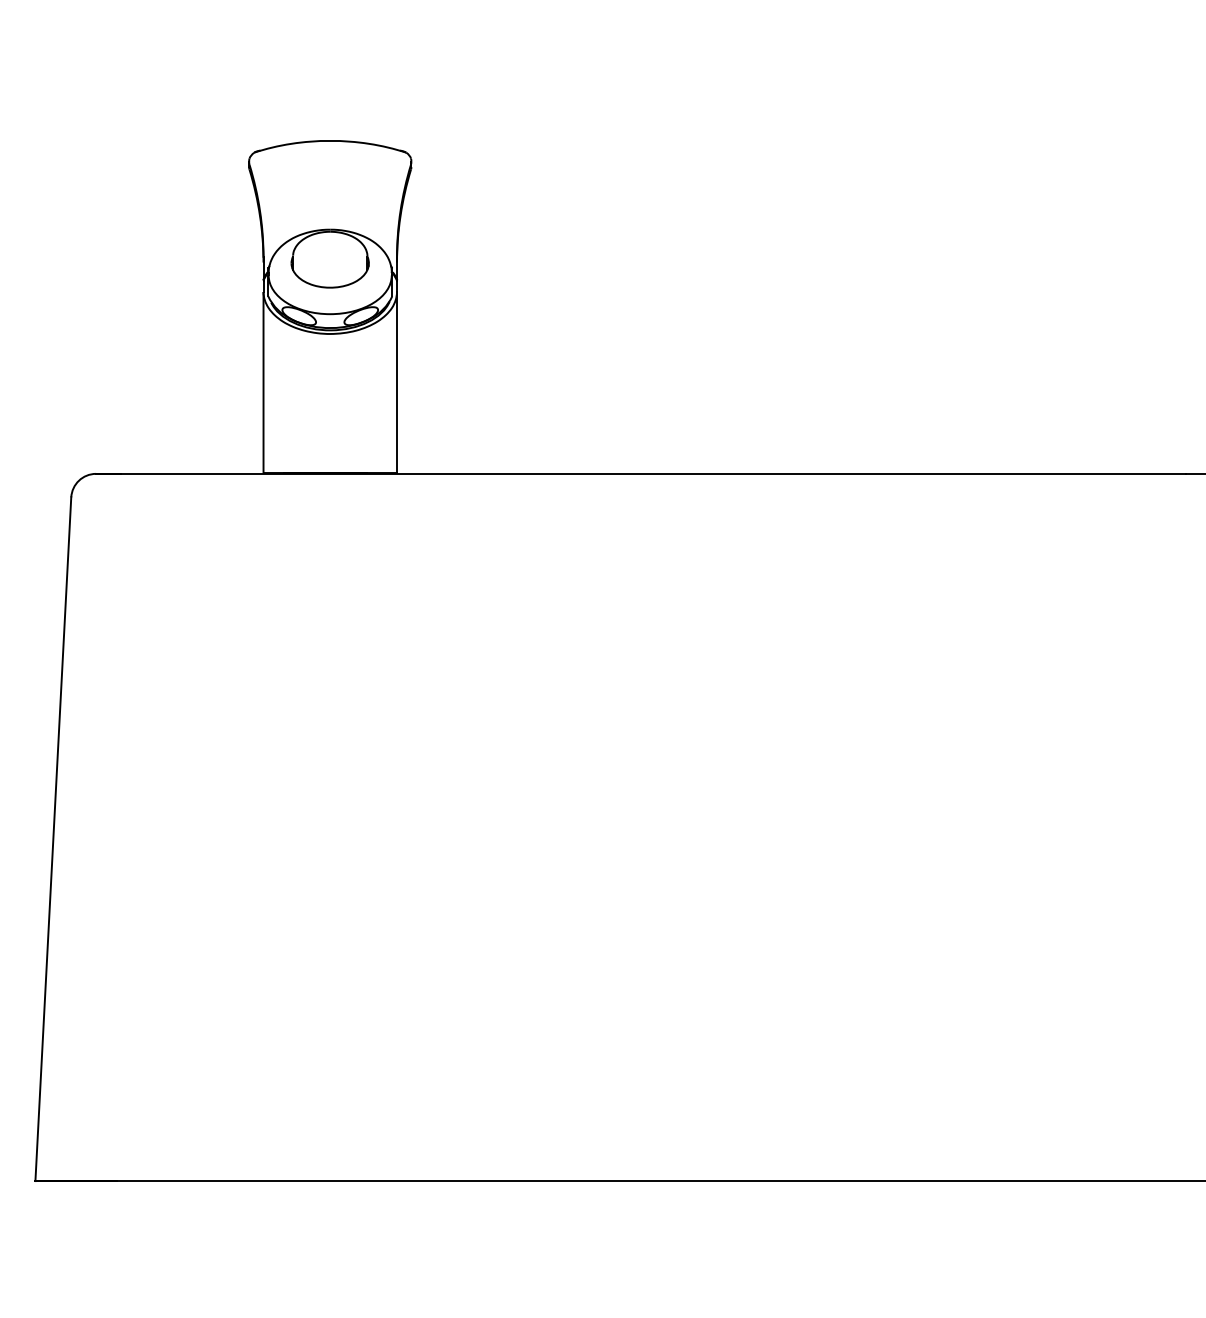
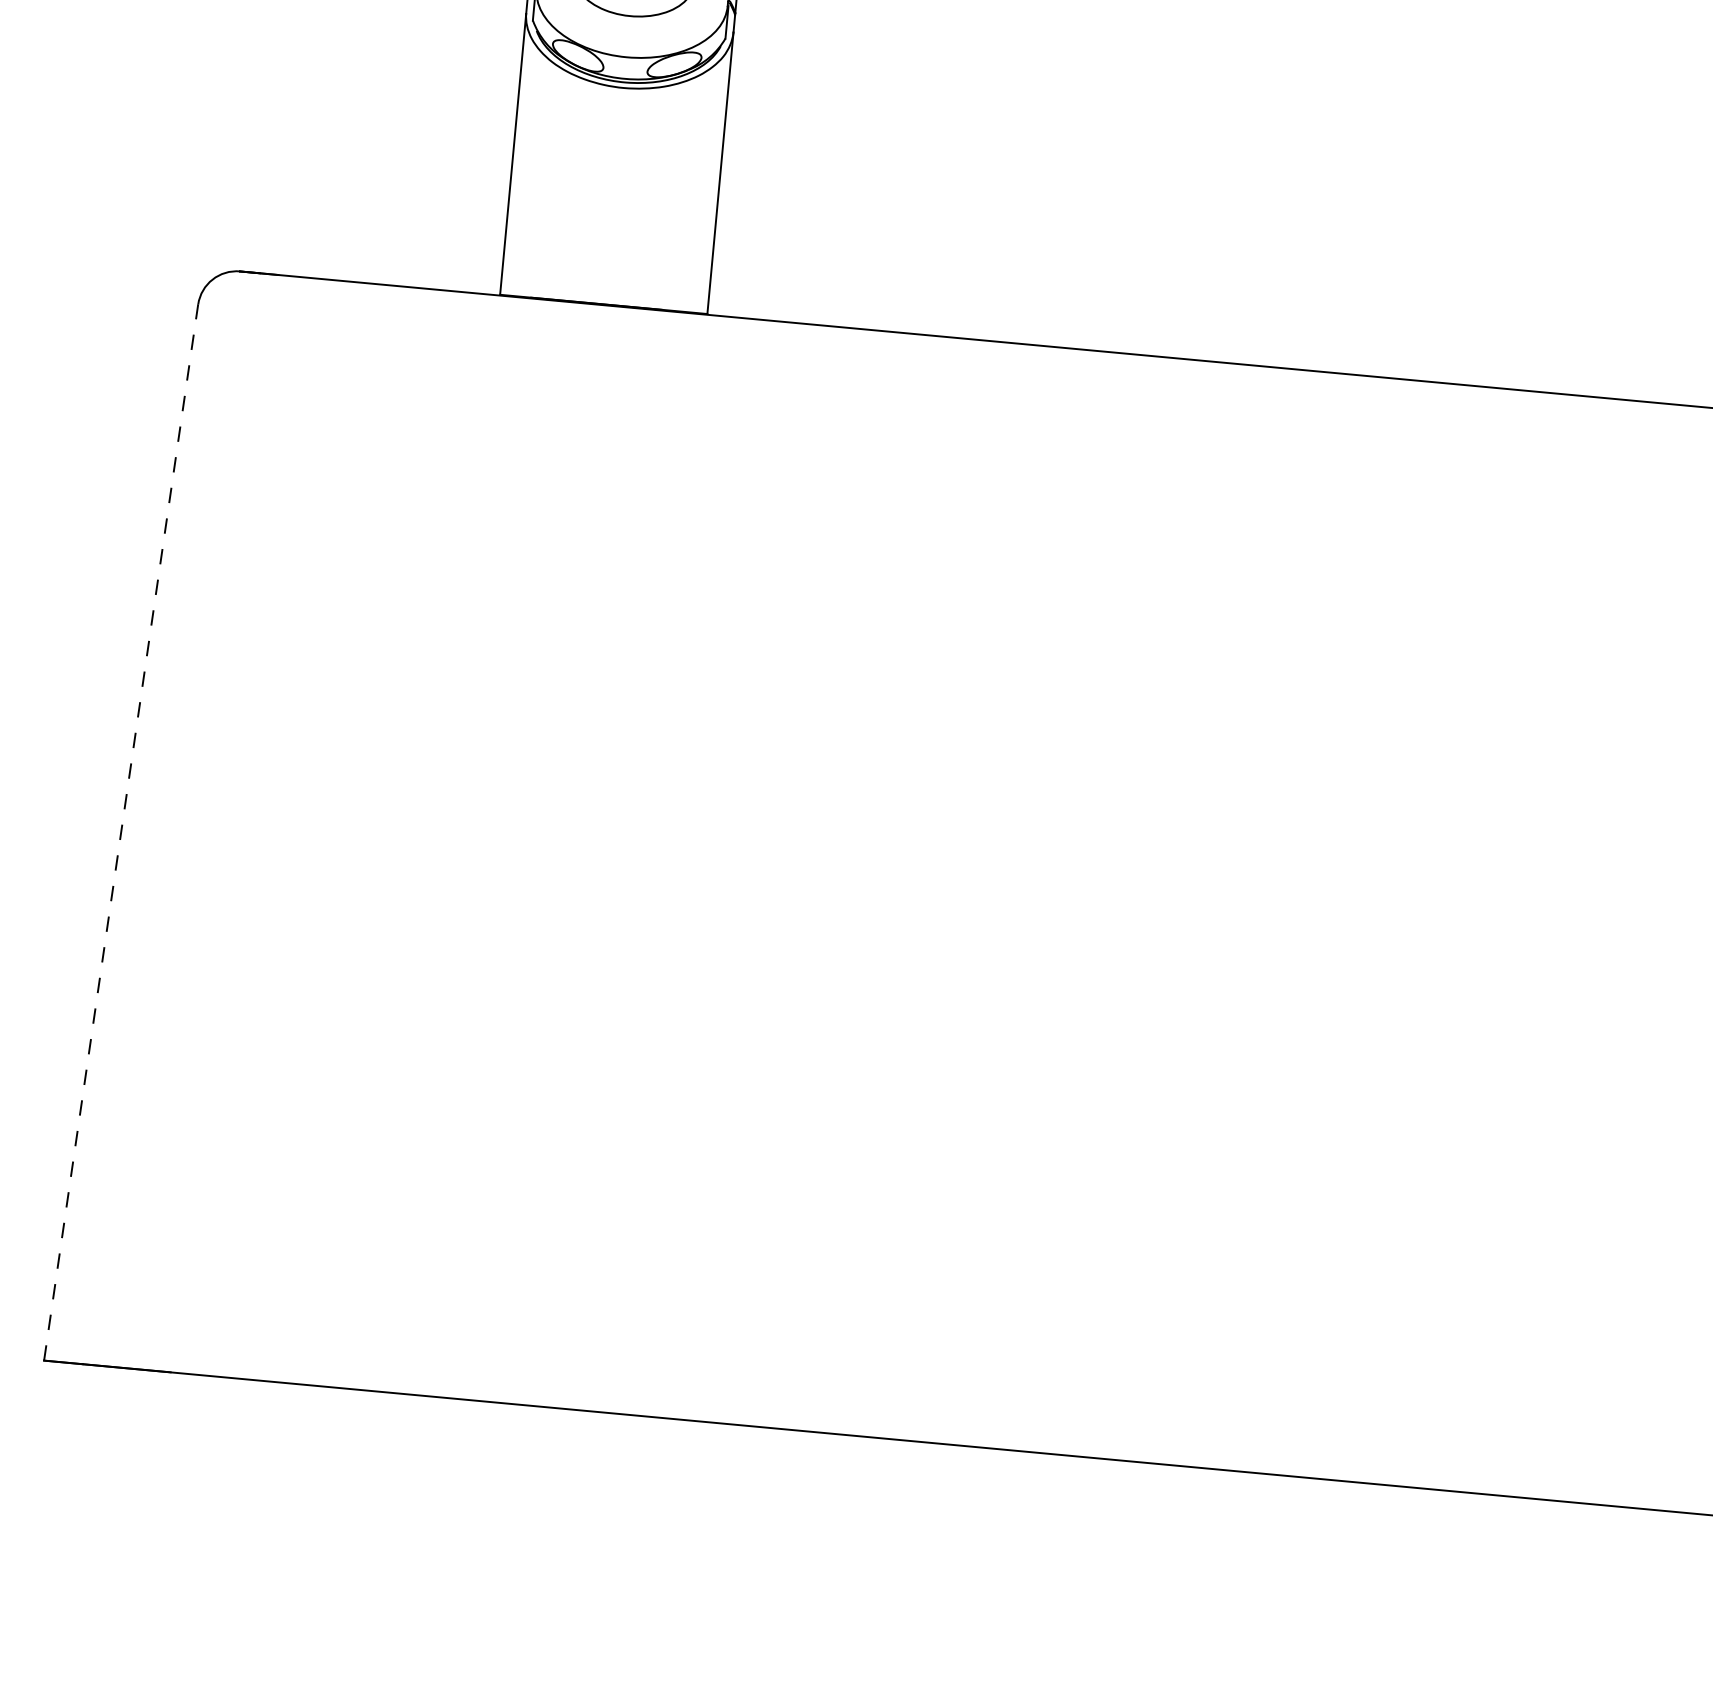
line: (53, 838) -> (121, 831), solid -> dashed

